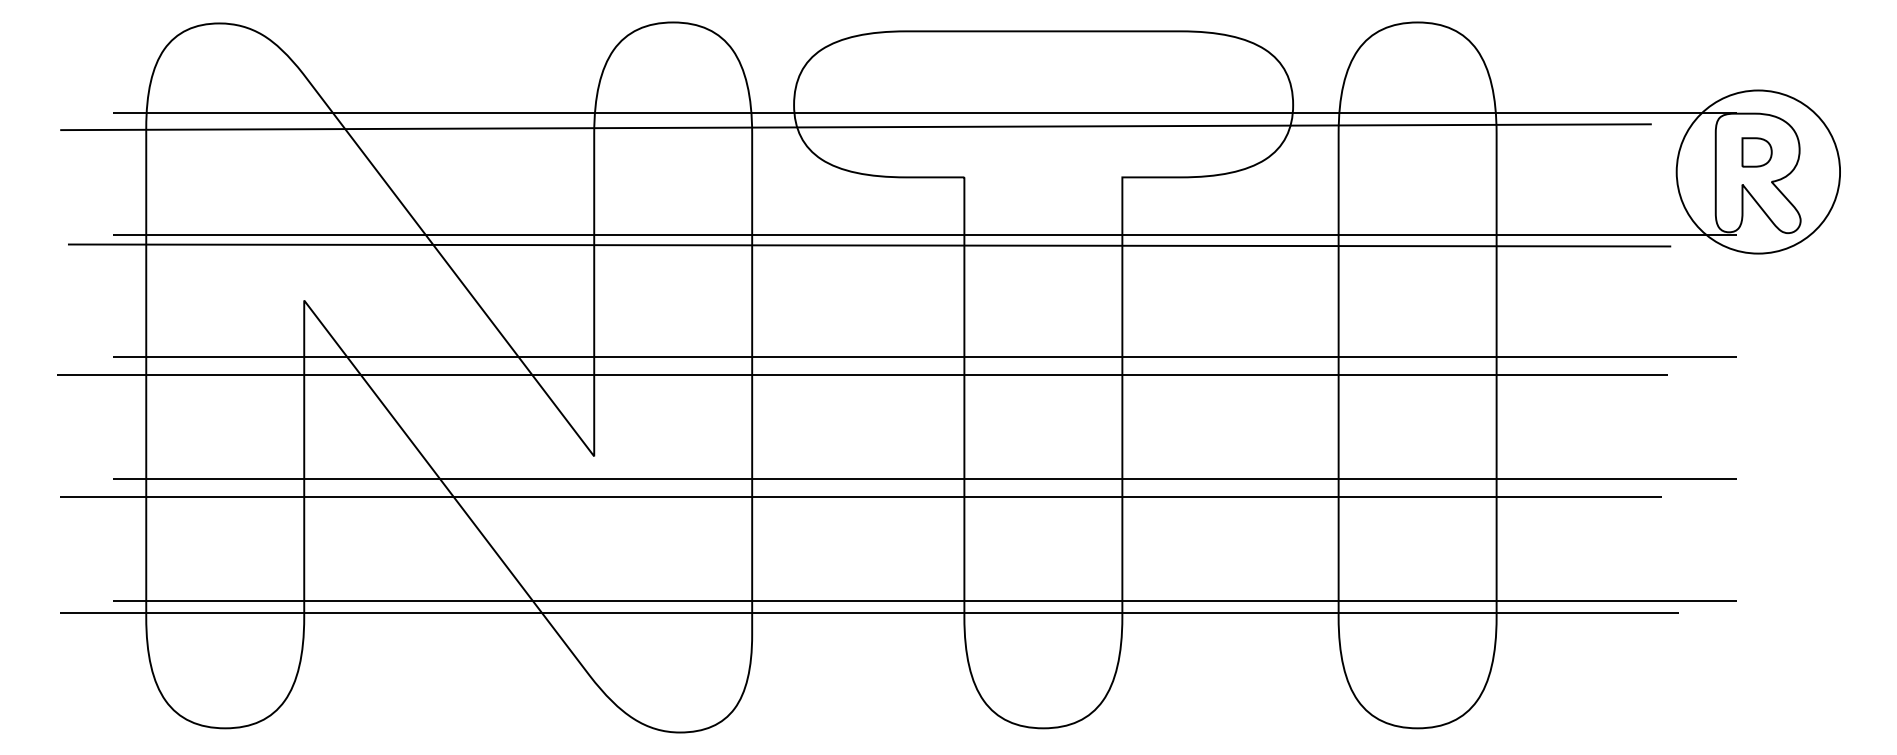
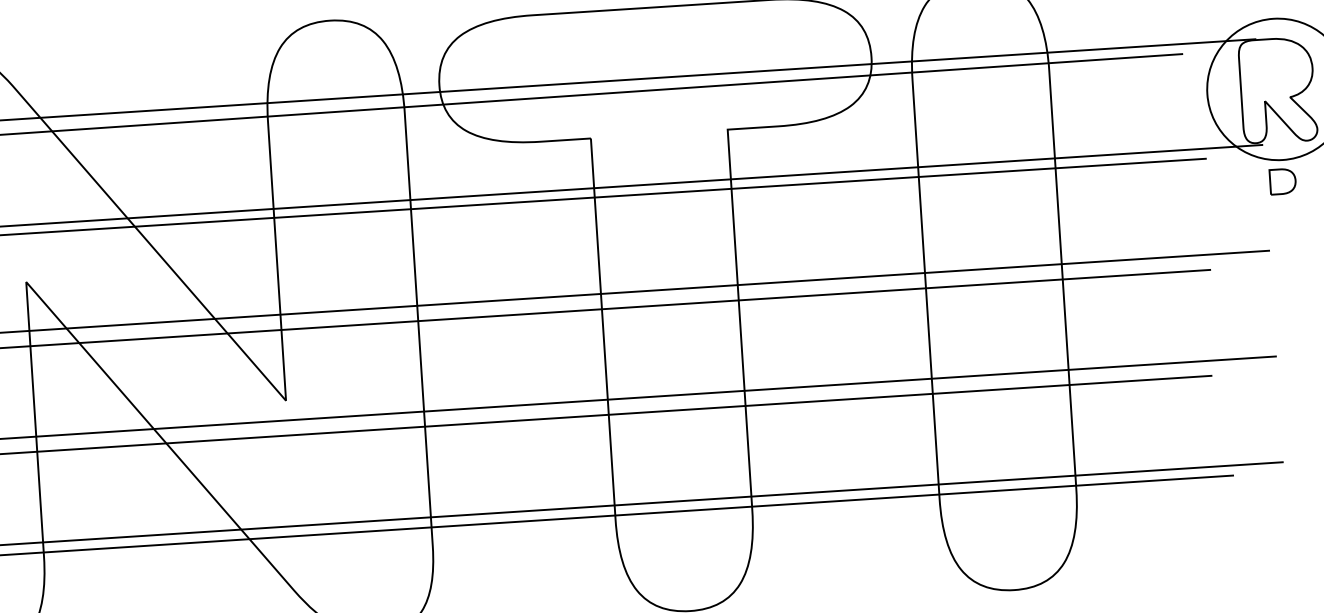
part: (1756, 152) -> (1282, 181), moved

